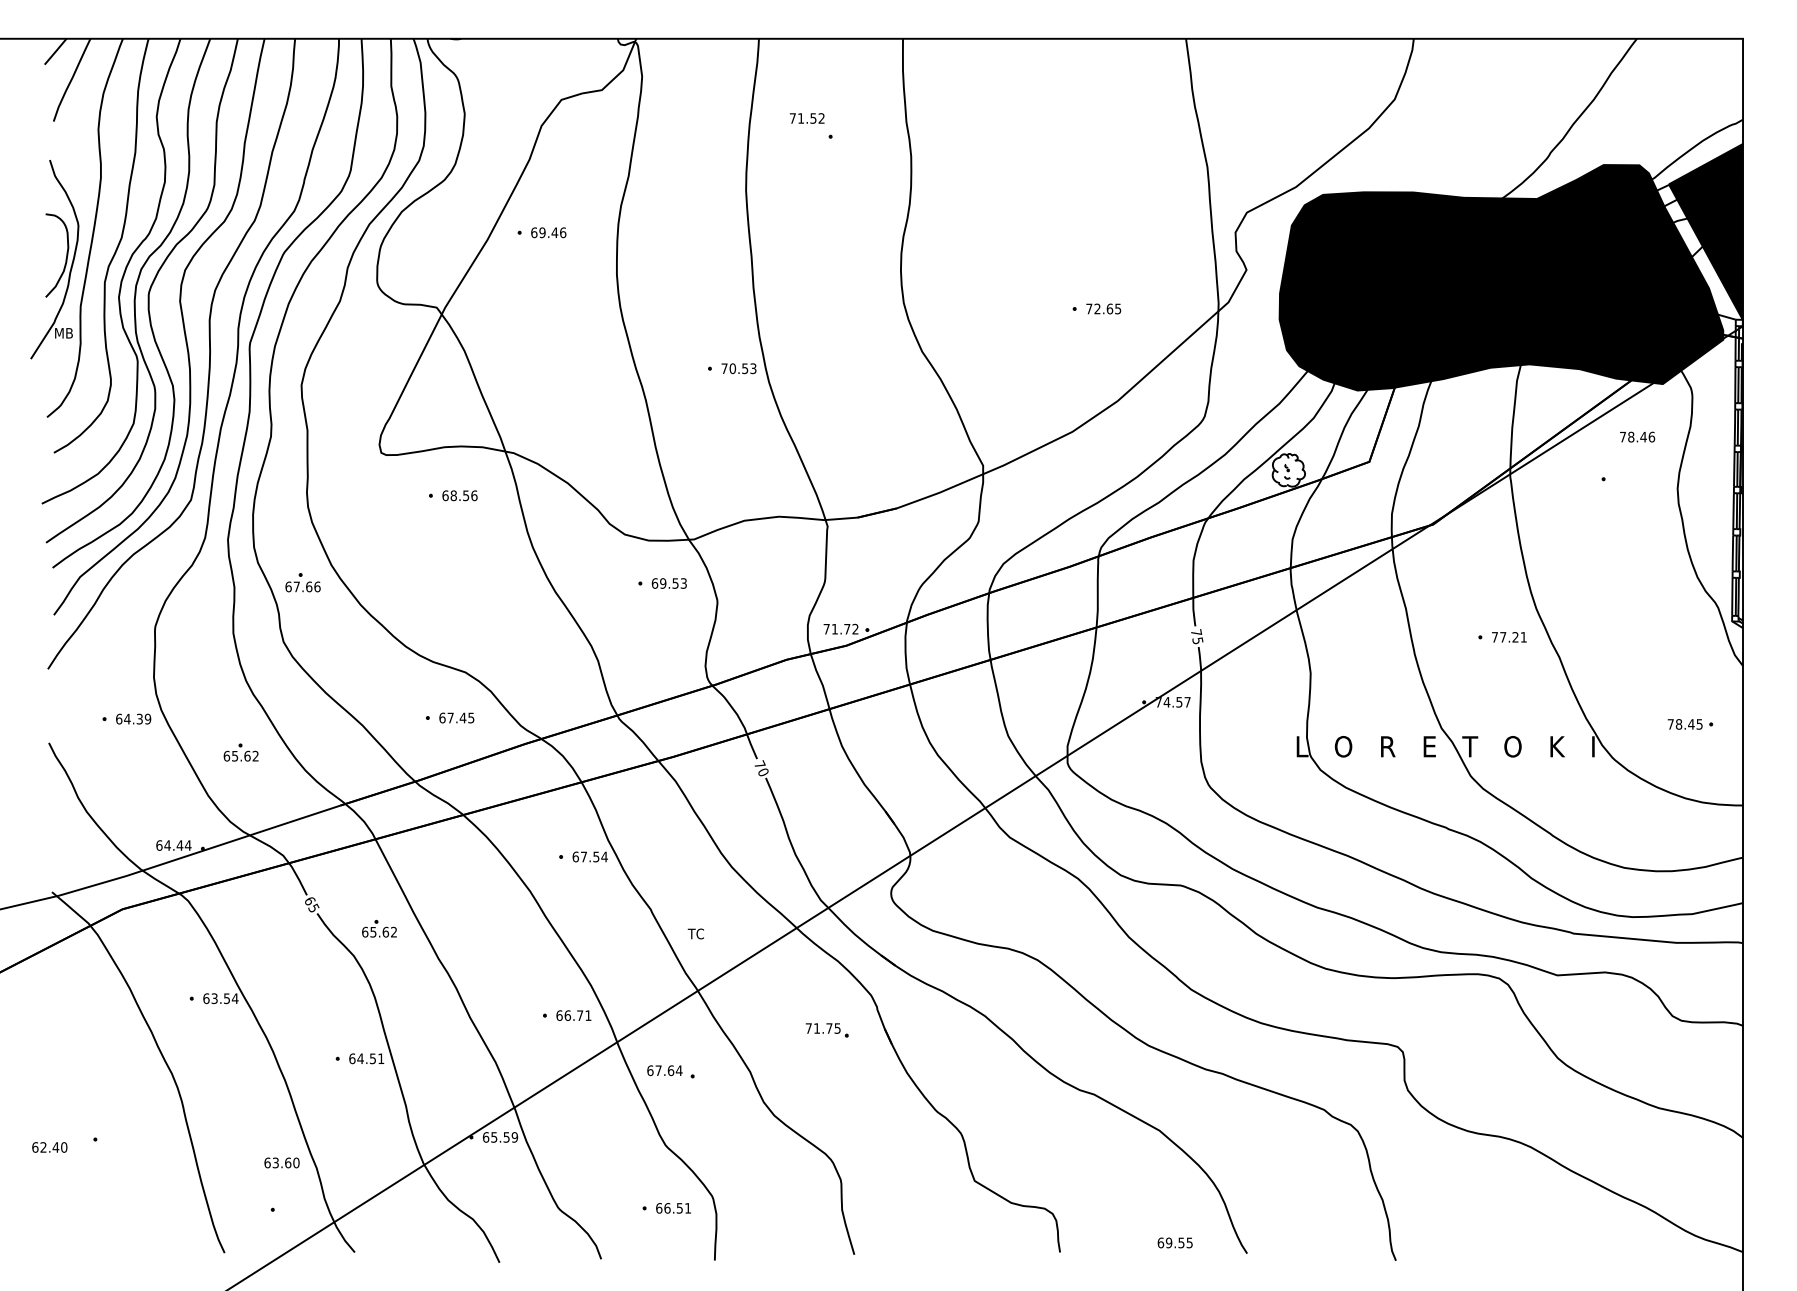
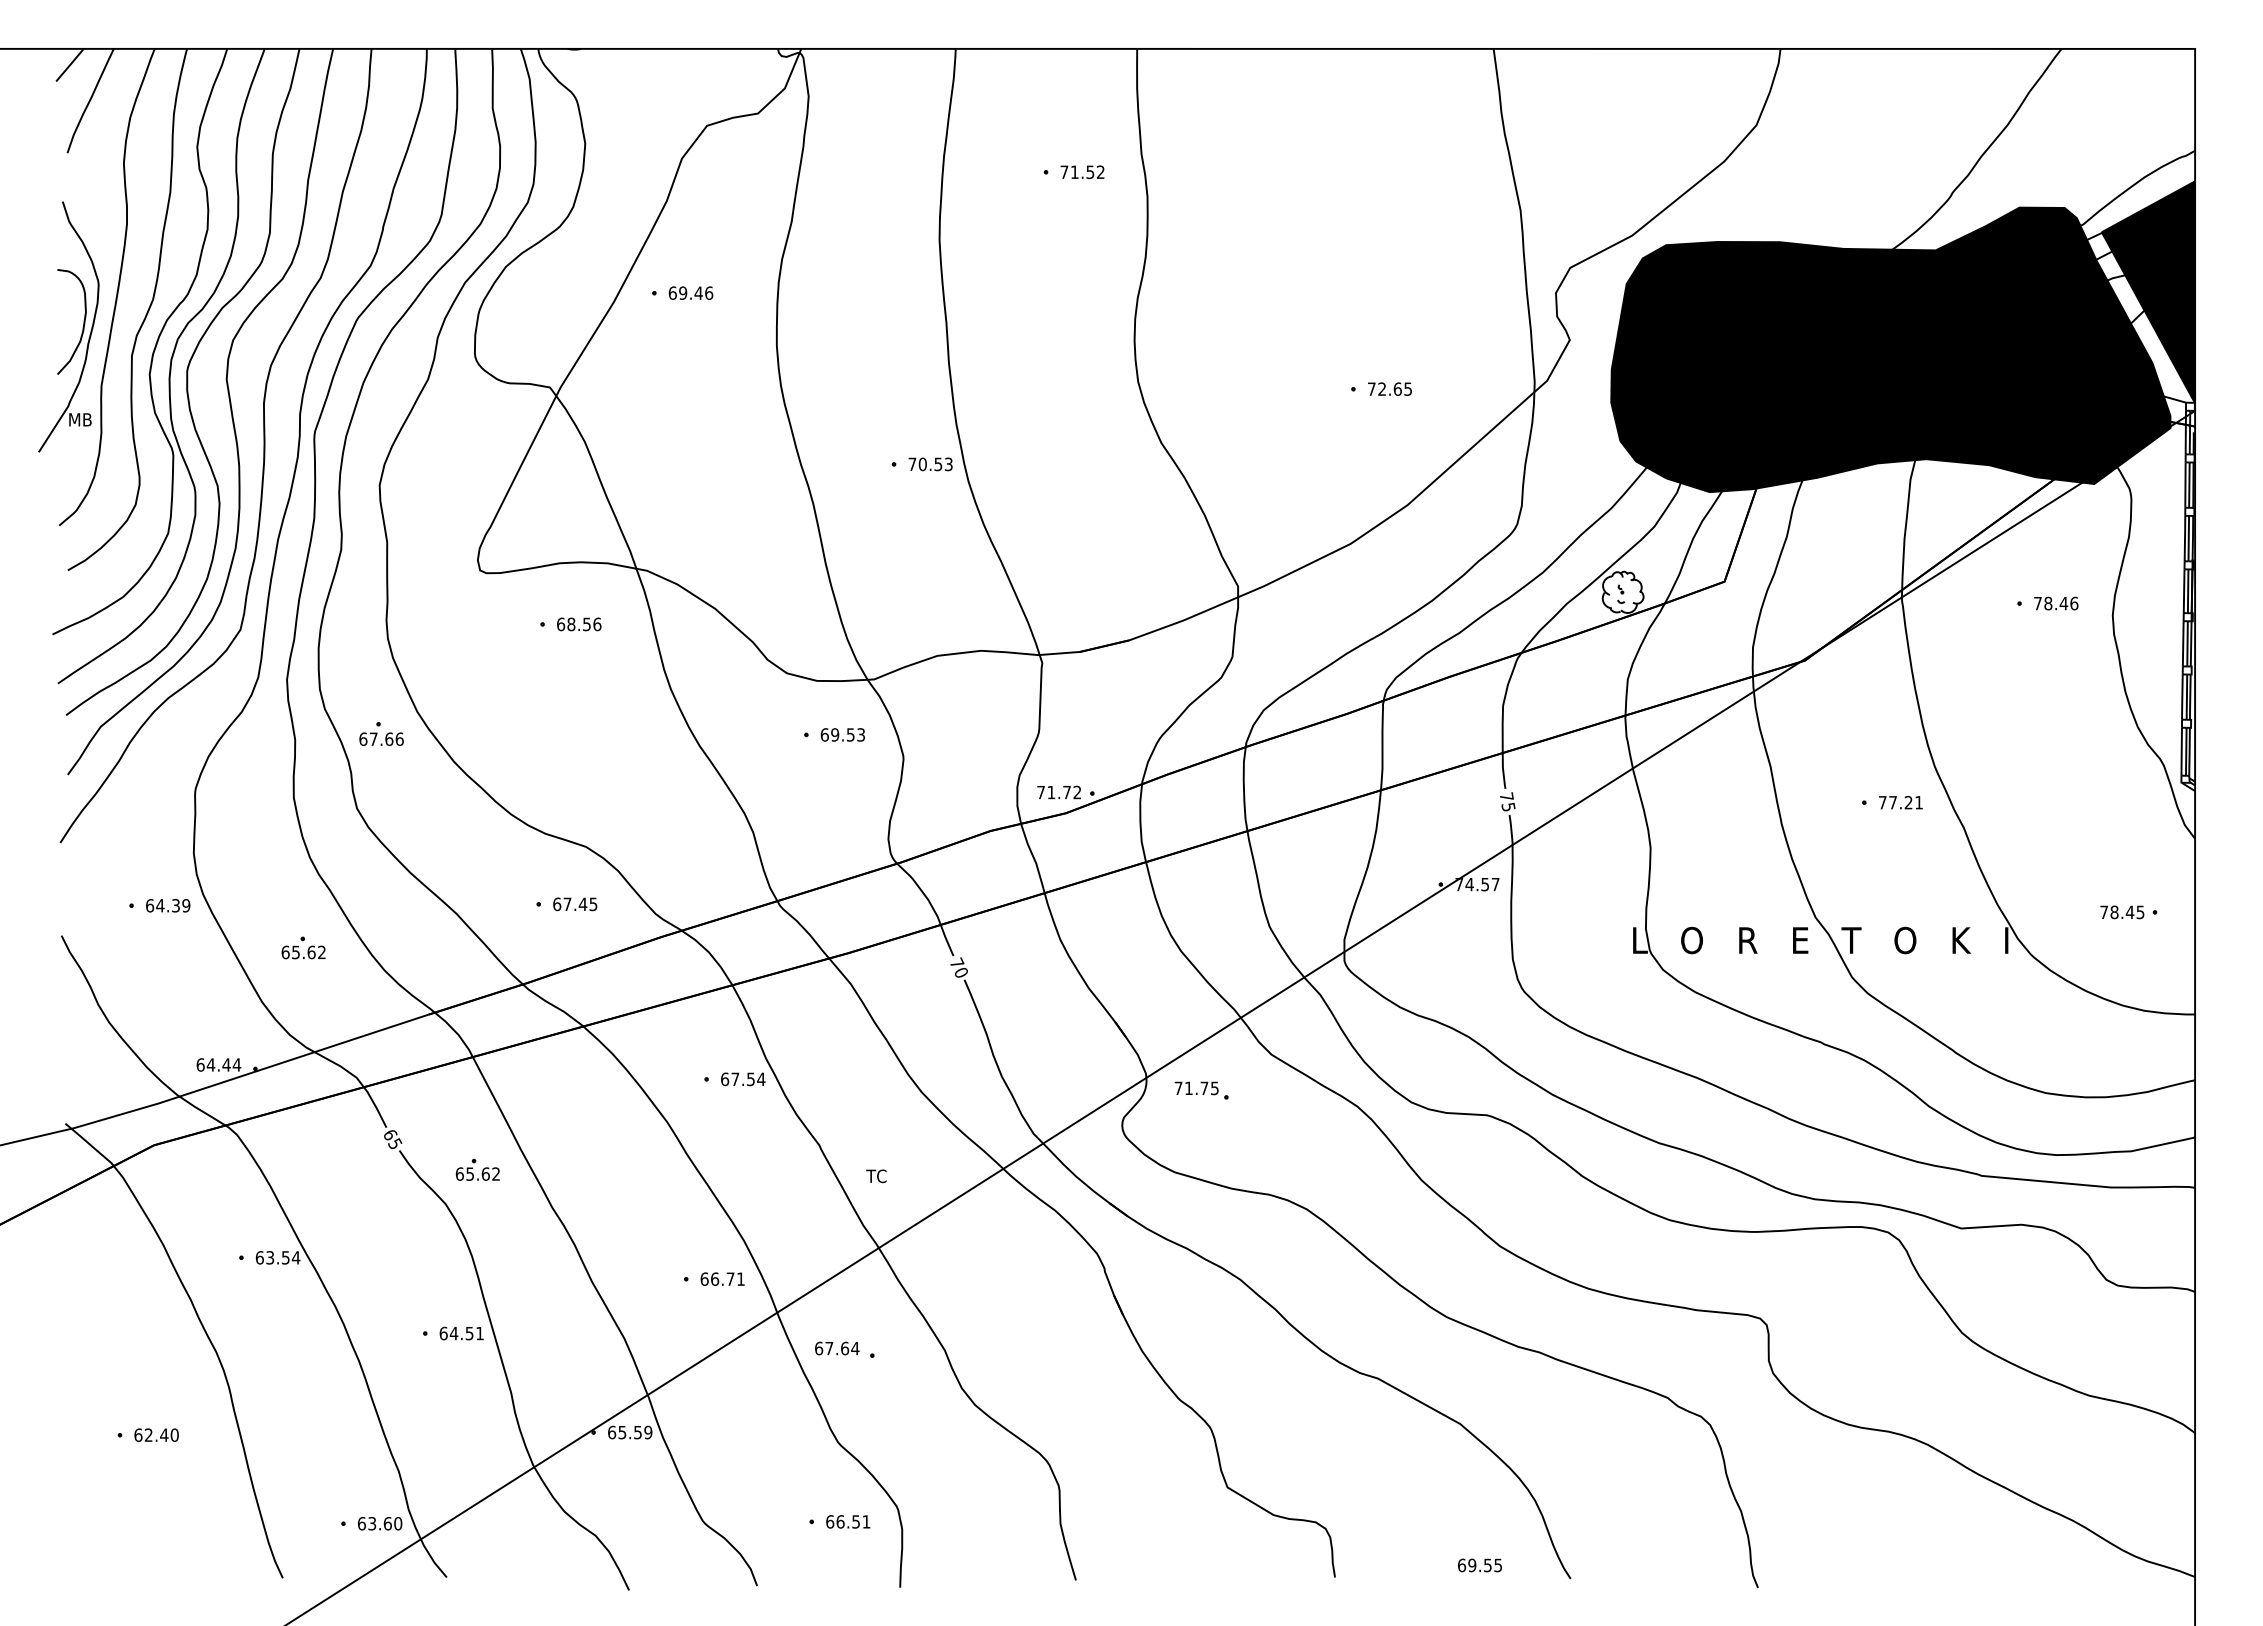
text: (807, 118) -> (1082, 172), moved
text: (1637, 437) -> (2056, 603), moved
part: (827, 1030) -> (1201, 1090), moved
text: (49, 1146) -> (156, 1434), moved
text: (282, 1162) -> (380, 1523), moved

